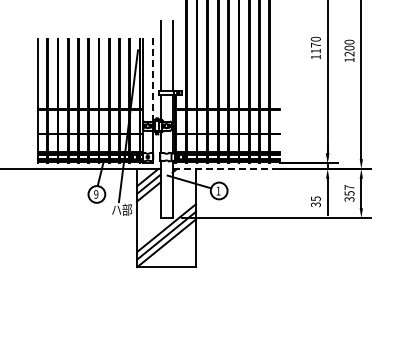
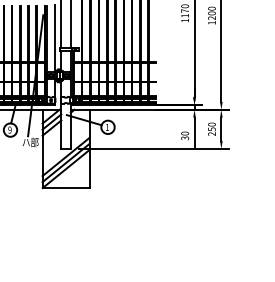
line: (152, 79) -> (54, 38), dashed -> solid
line: (226, 168) -> (113, 109), dashed -> solid
text: (349, 193) -> (211, 129), 357 -> 250
text: (315, 198) -> (184, 133), 35 -> 30

